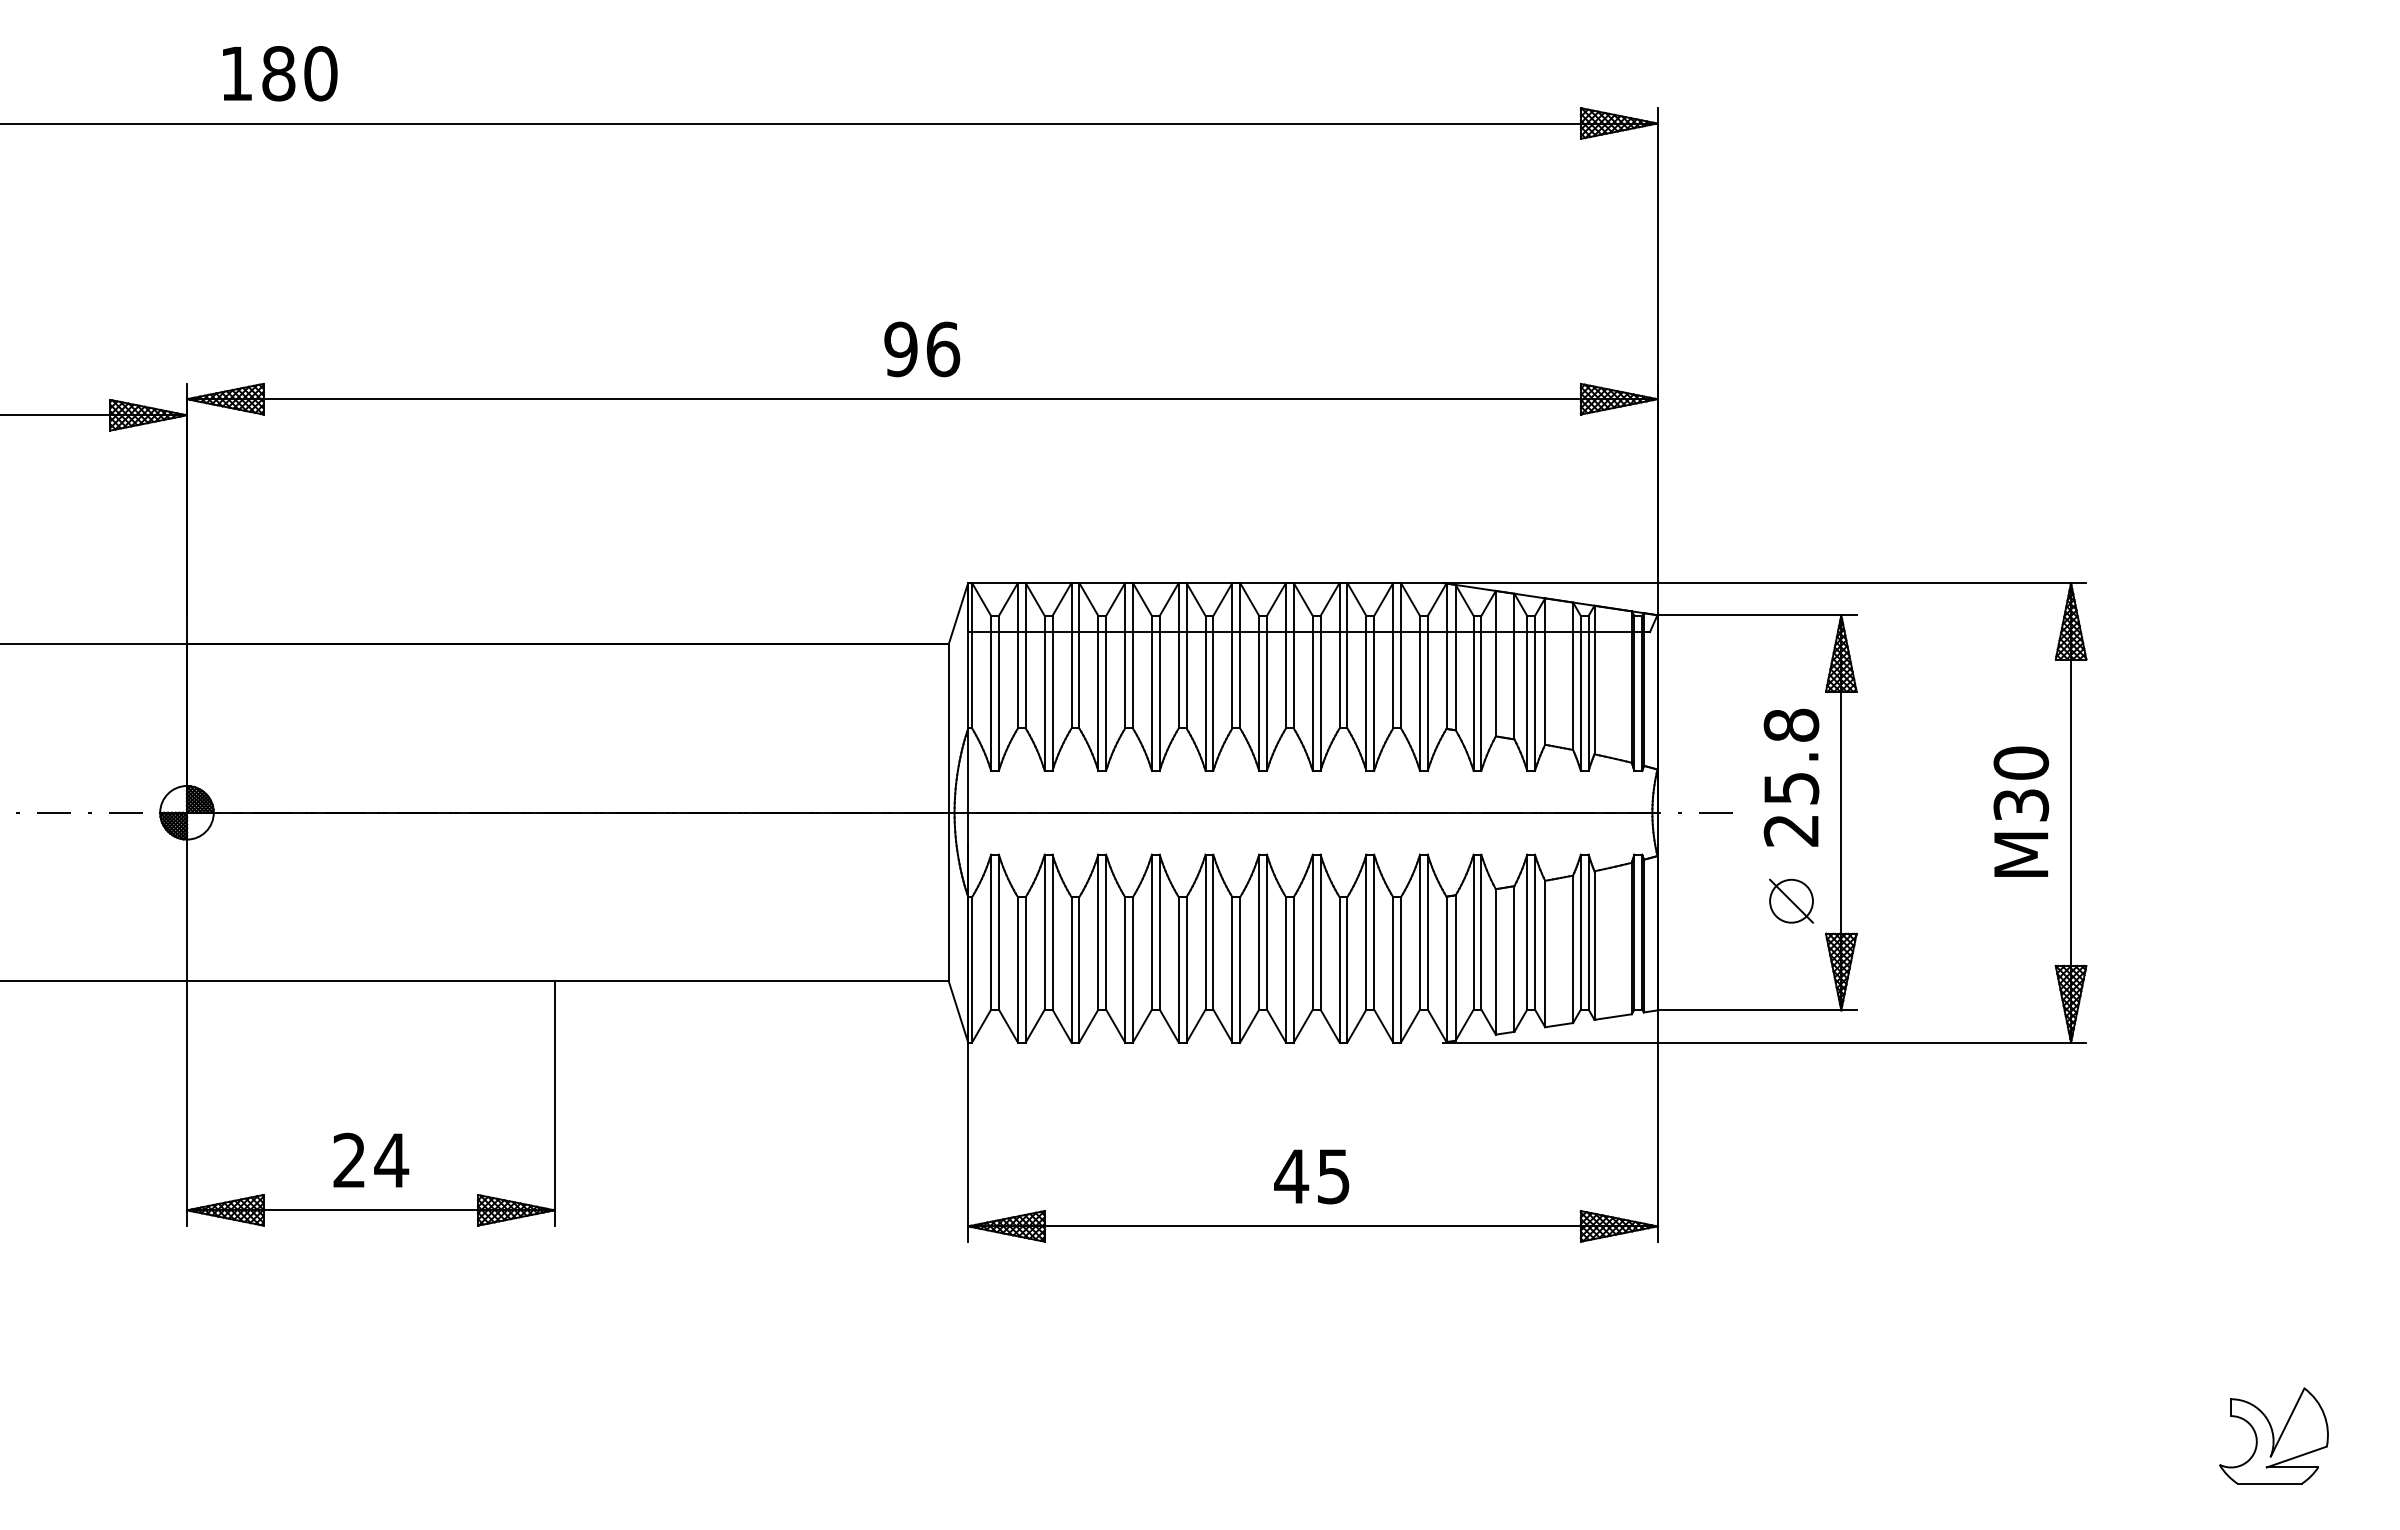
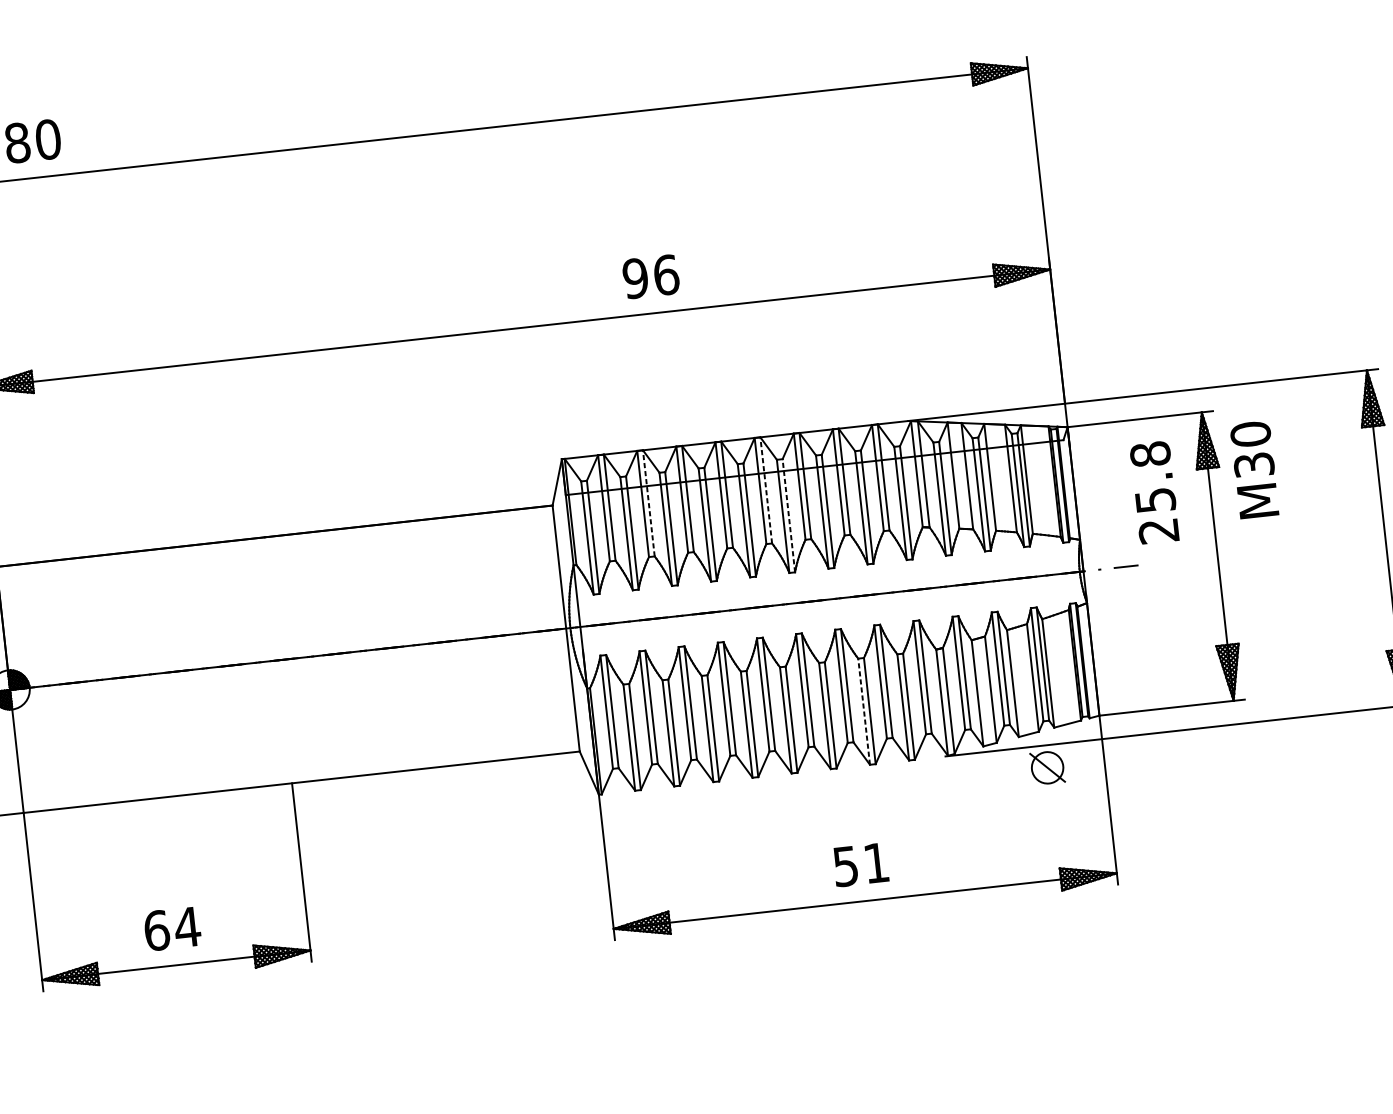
text: (922, 349) -> (651, 276), moved
line: (1079, 655) -> (648, 503), solid -> dashed
line: (1240, 655) -> (766, 490), solid -> dashed
line: (1266, 693) -> (788, 515), solid -> dashed
text: (1791, 777) -> (1154, 492), moved
text: (2021, 811) -> (1254, 469), moved
part: (1791, 900) -> (1047, 767), moved
line: (1339, 969) -> (864, 711), solid -> dashed
text: (349, 1160) -> (156, 930), 24 -> 64
text: (1311, 1176) -> (860, 864), 45 -> 51

